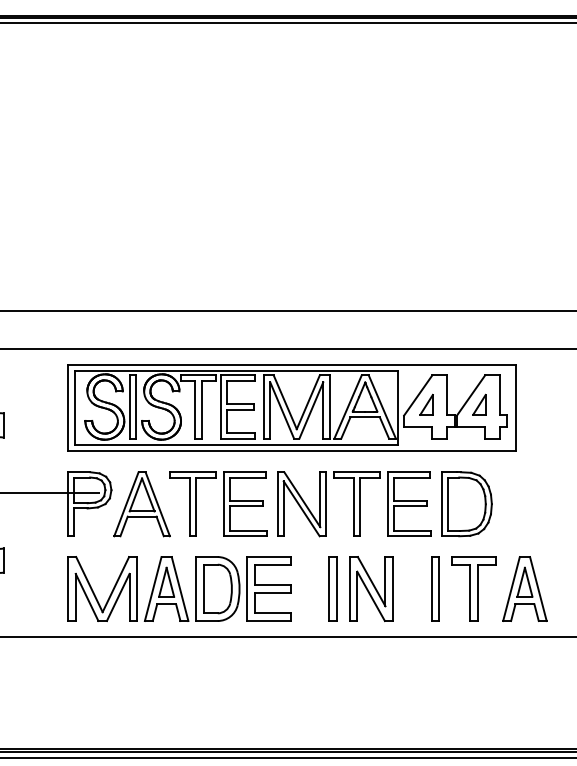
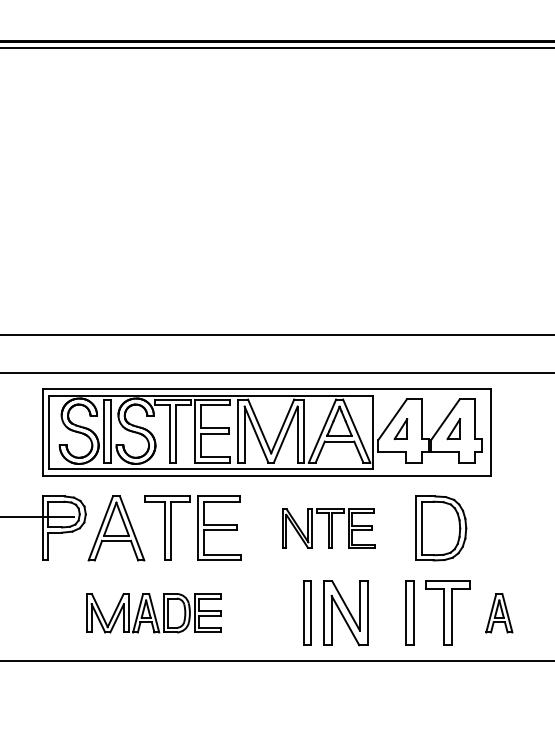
part: (354, 504) -> (328, 528), size x0.6
part: (179, 588) -> (153, 612), size x0.6
part: (524, 588) -> (498, 612), size x0.6

